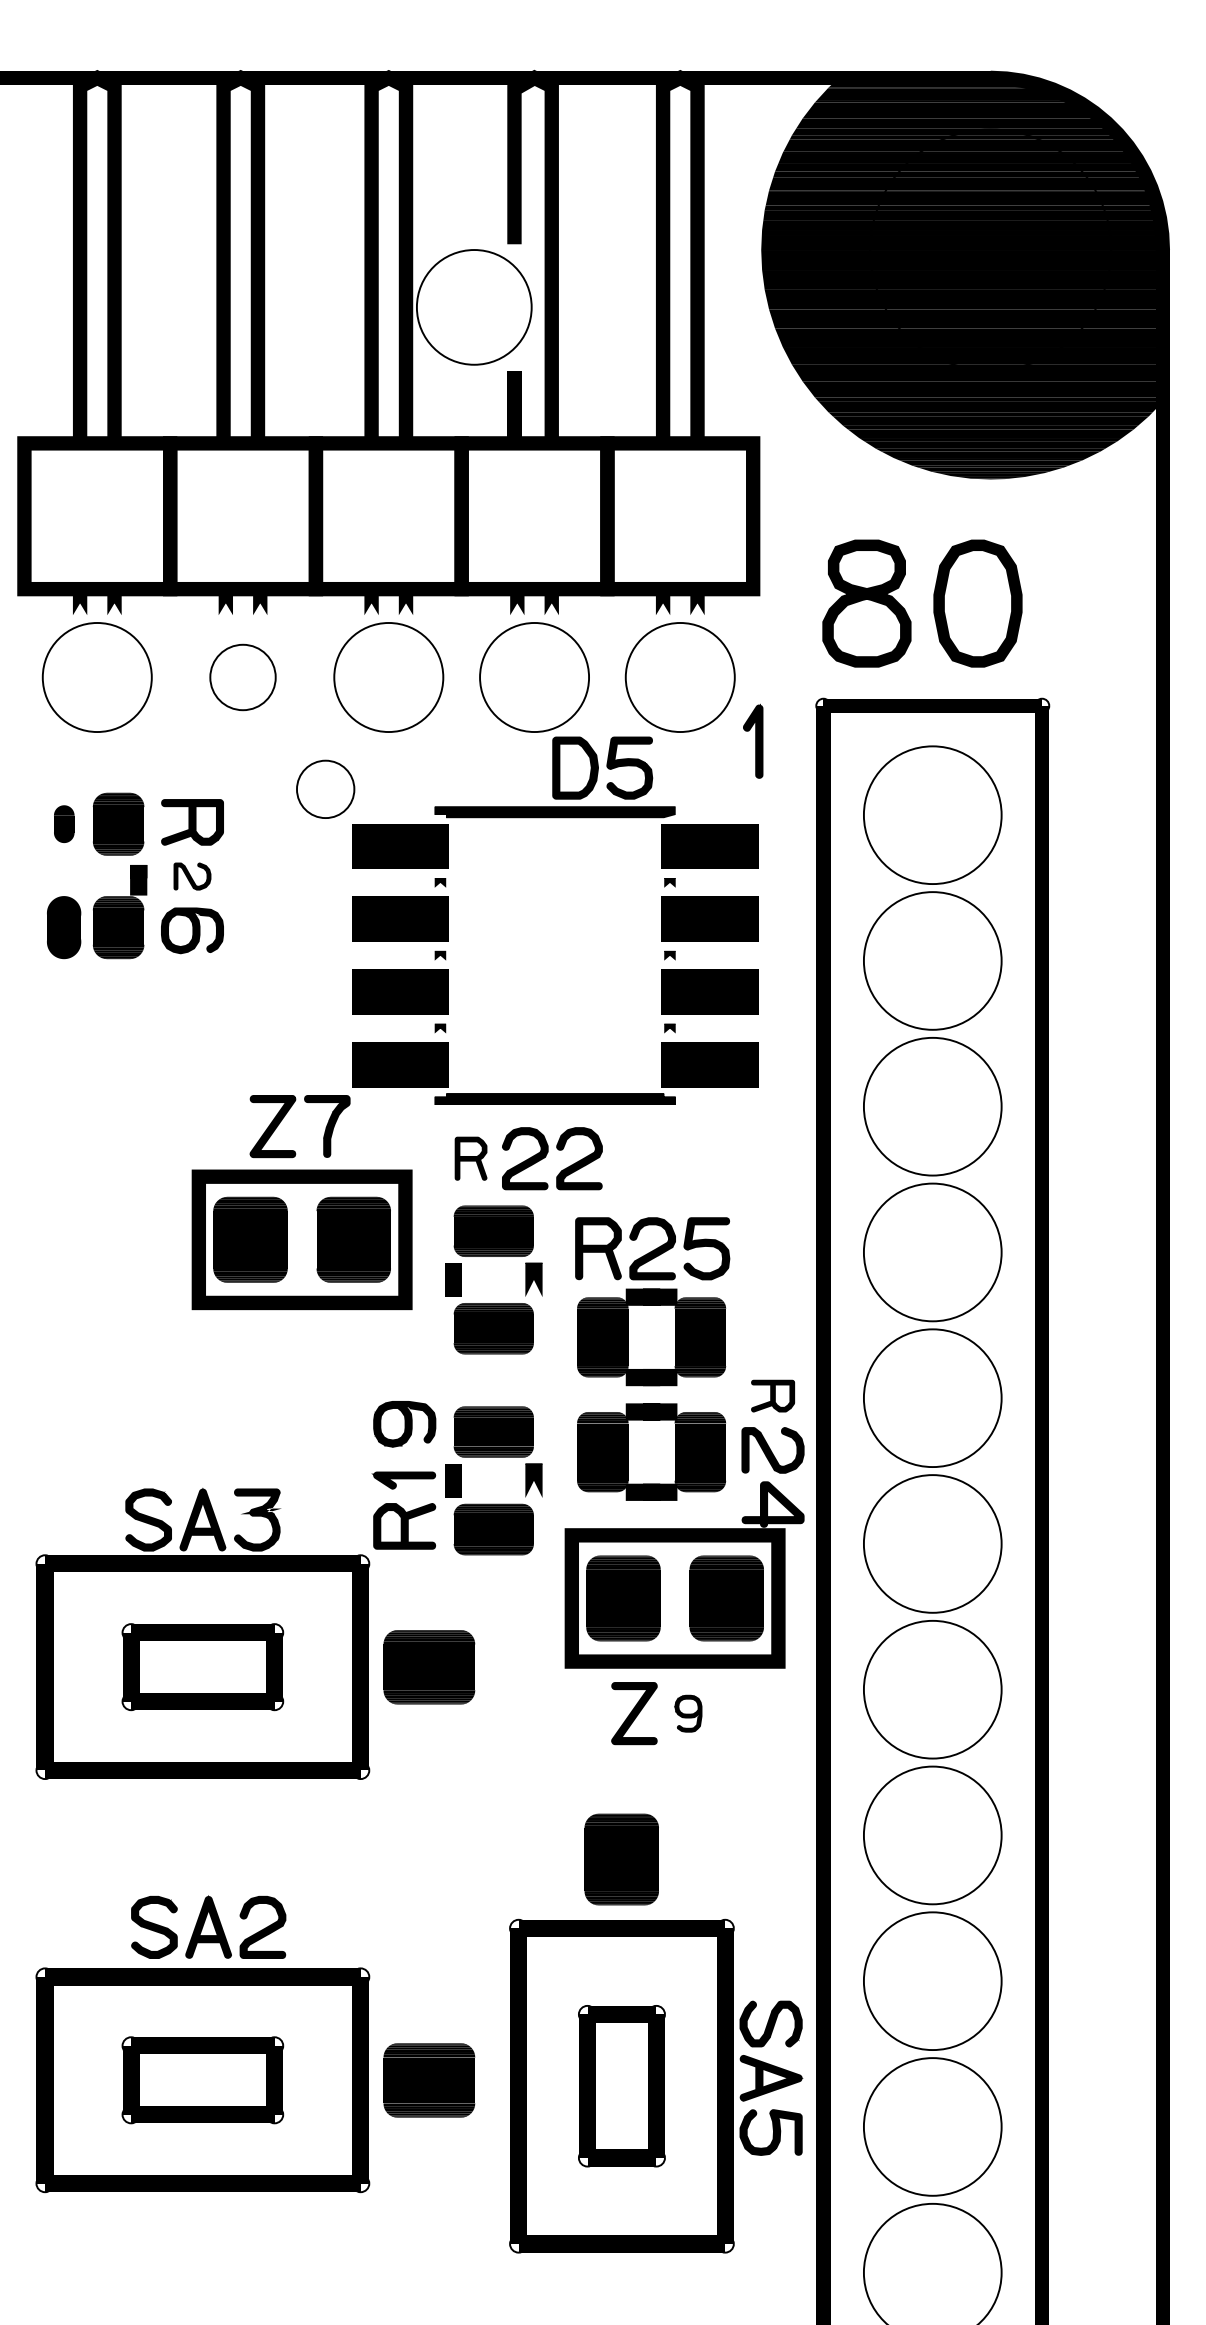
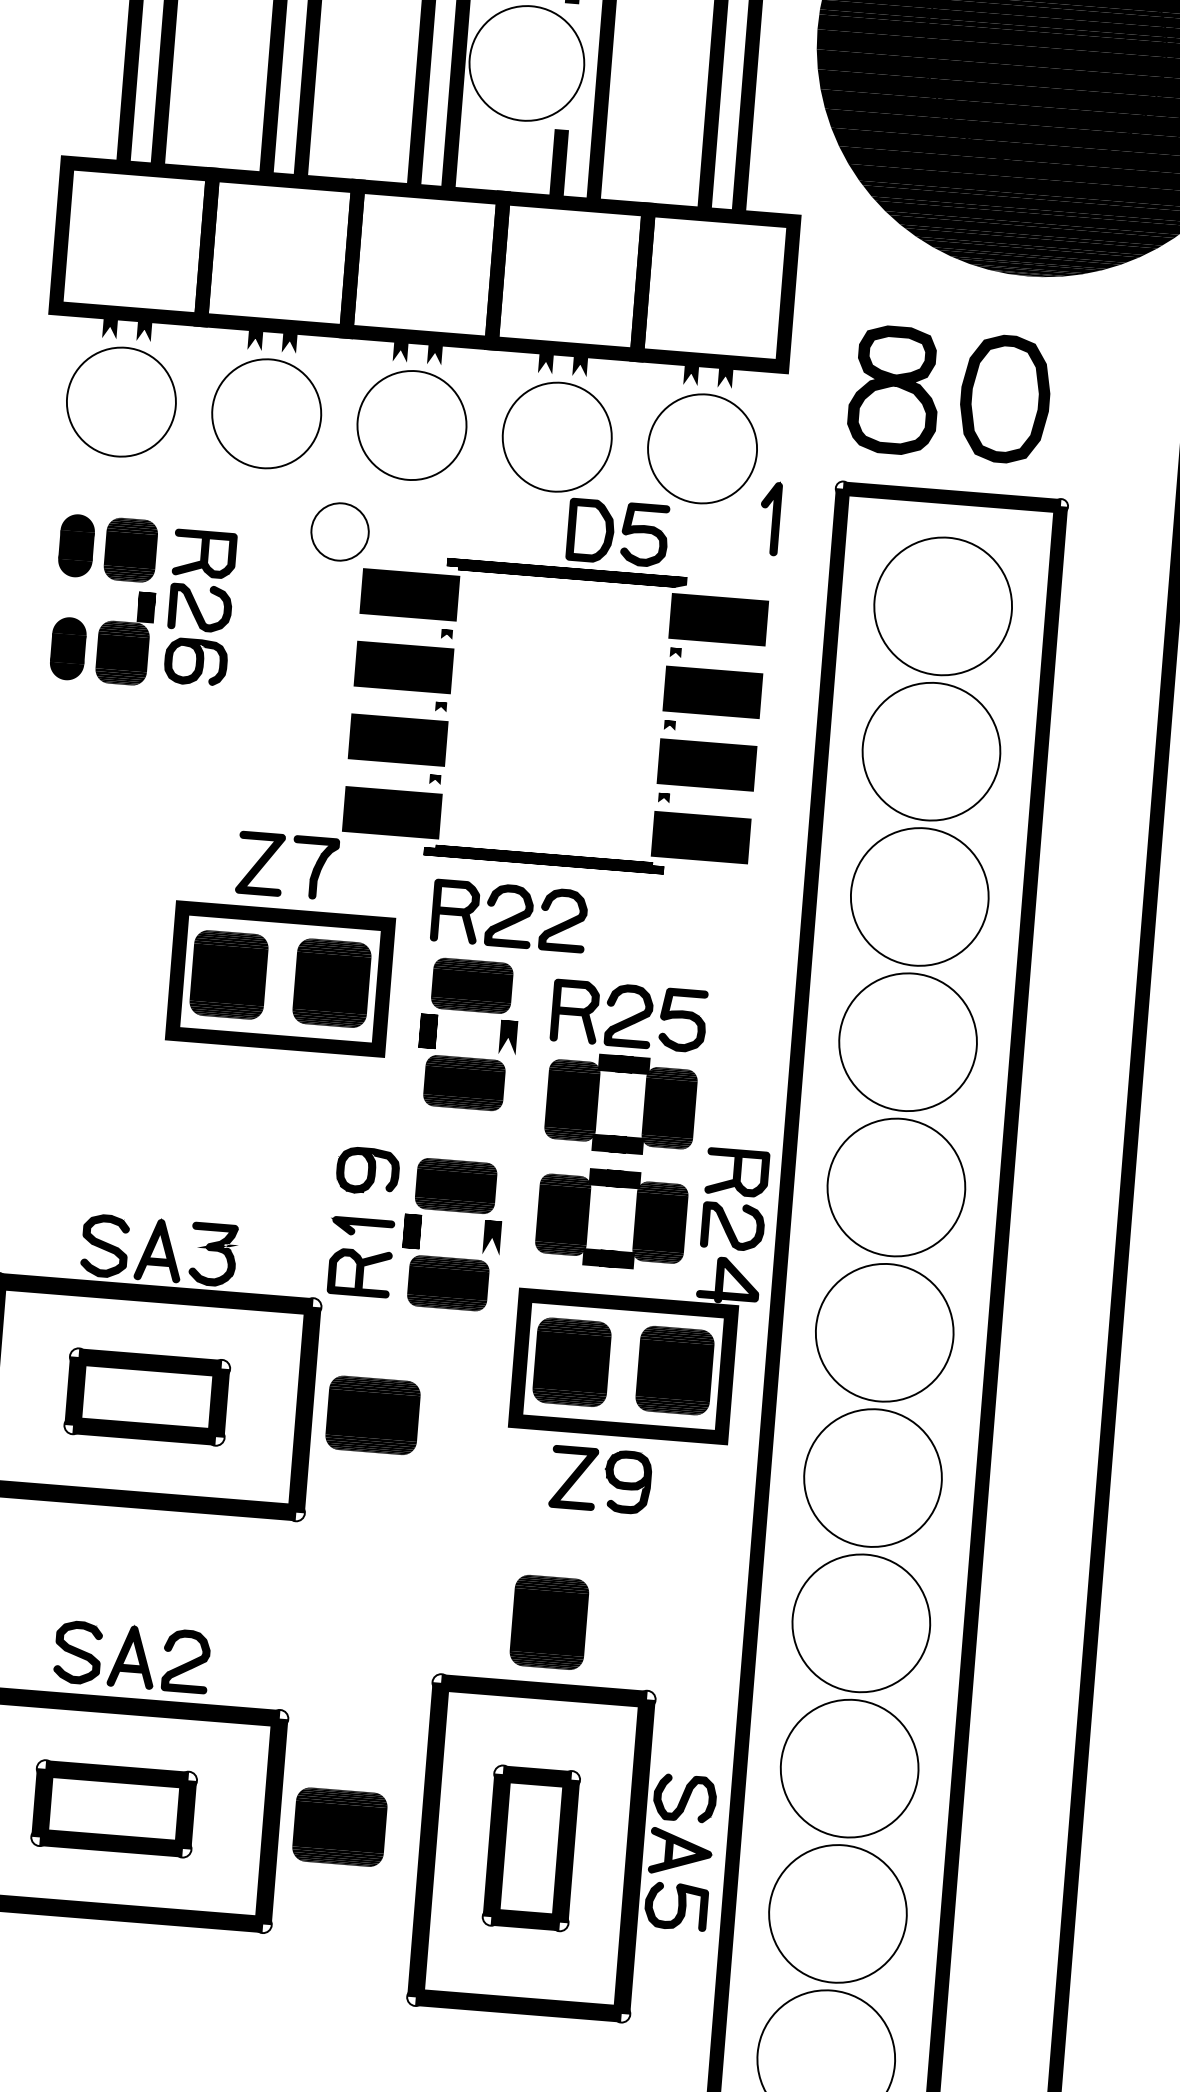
part: (242, 677) -> (266, 413), size x1.67
part: (64, 823) -> (77, 545), size x1.67
part: (192, 876) -> (200, 608), size x1.67
part: (470, 1158) -> (454, 911), size x1.43
part: (772, 1395) -> (736, 1171), size x1.43
part: (687, 1713) -> (626, 1482), size x1.67

